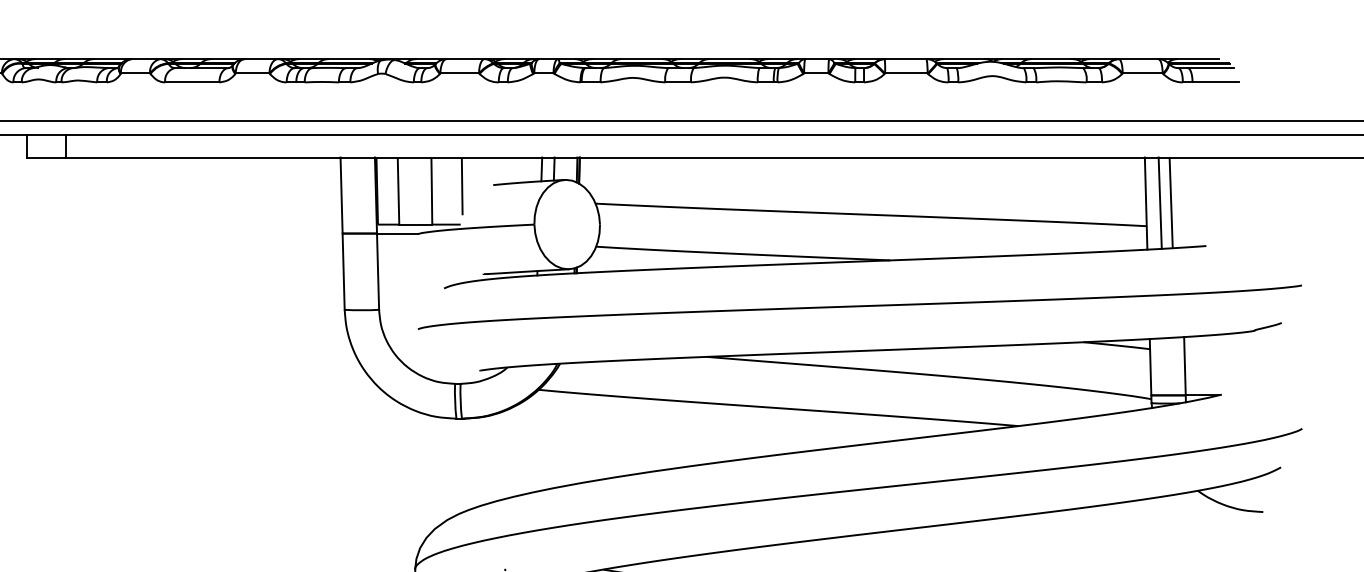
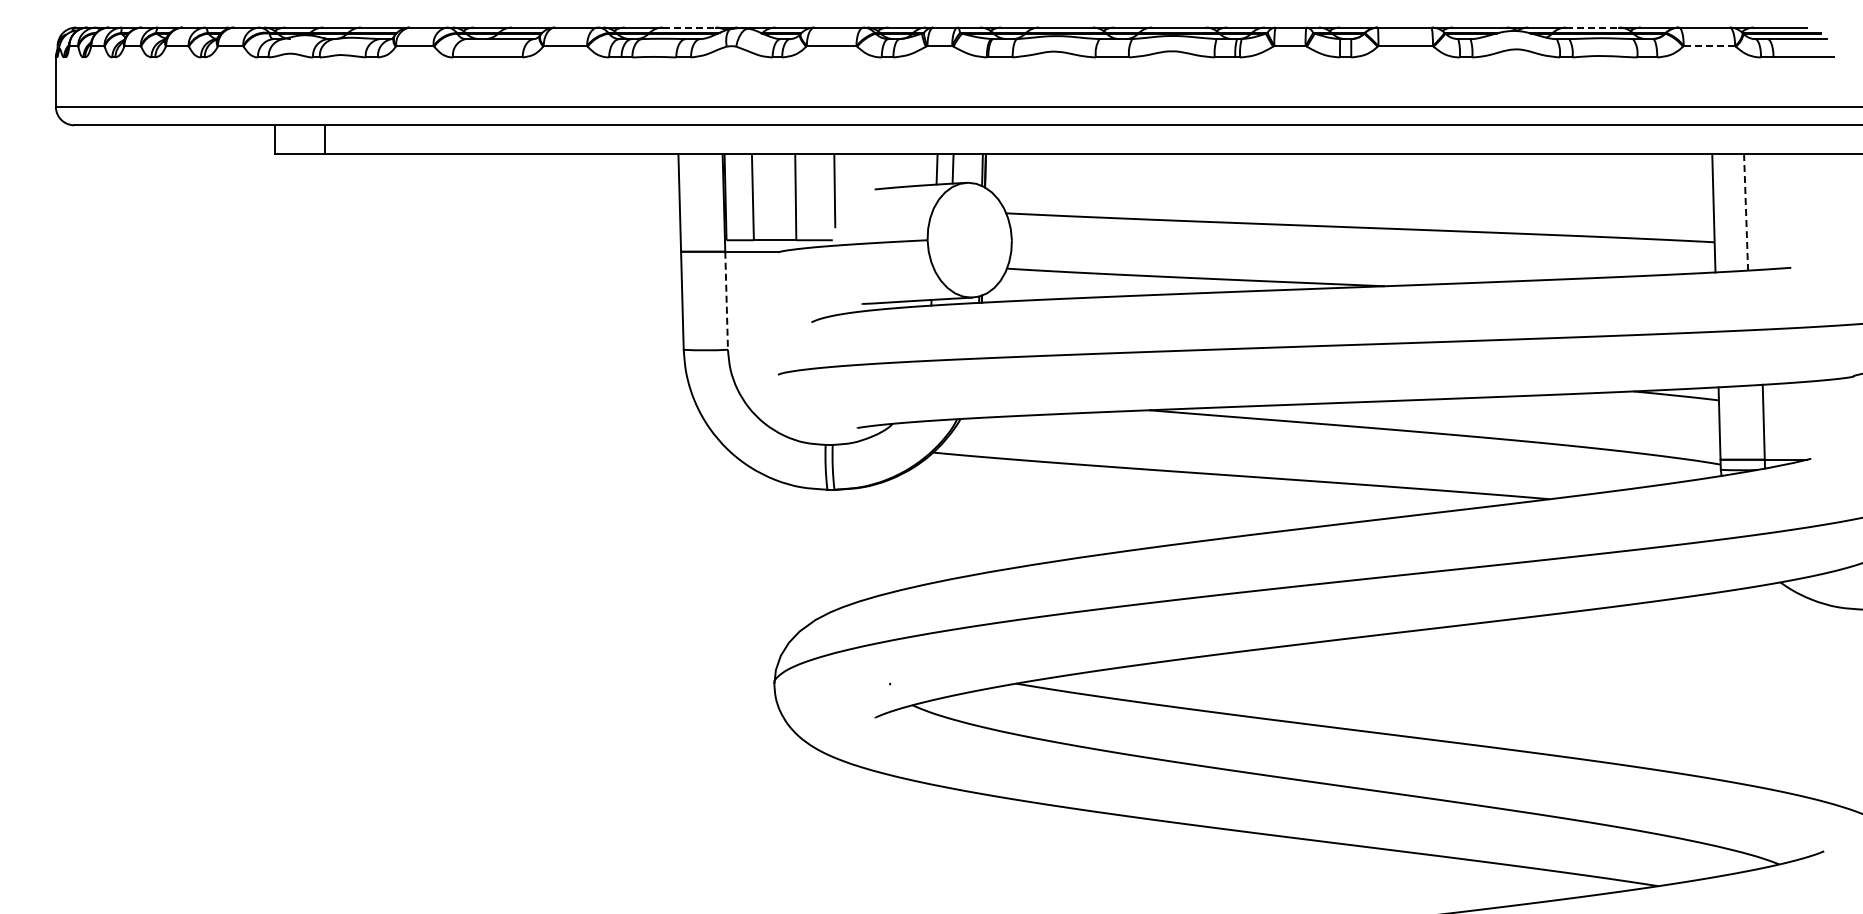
line: (349, 59) -> (689, 27), solid -> dashed
line: (1051, 59) -> (1592, 27), solid -> dashed
line: (1142, 73) -> (1709, 45), solid -> dashed
line: (1159, 203) -> (1731, 212), removed
line: (1171, 203) -> (1746, 213), solid -> dashed
line: (377, 272) -> (726, 301), solid -> dashed

